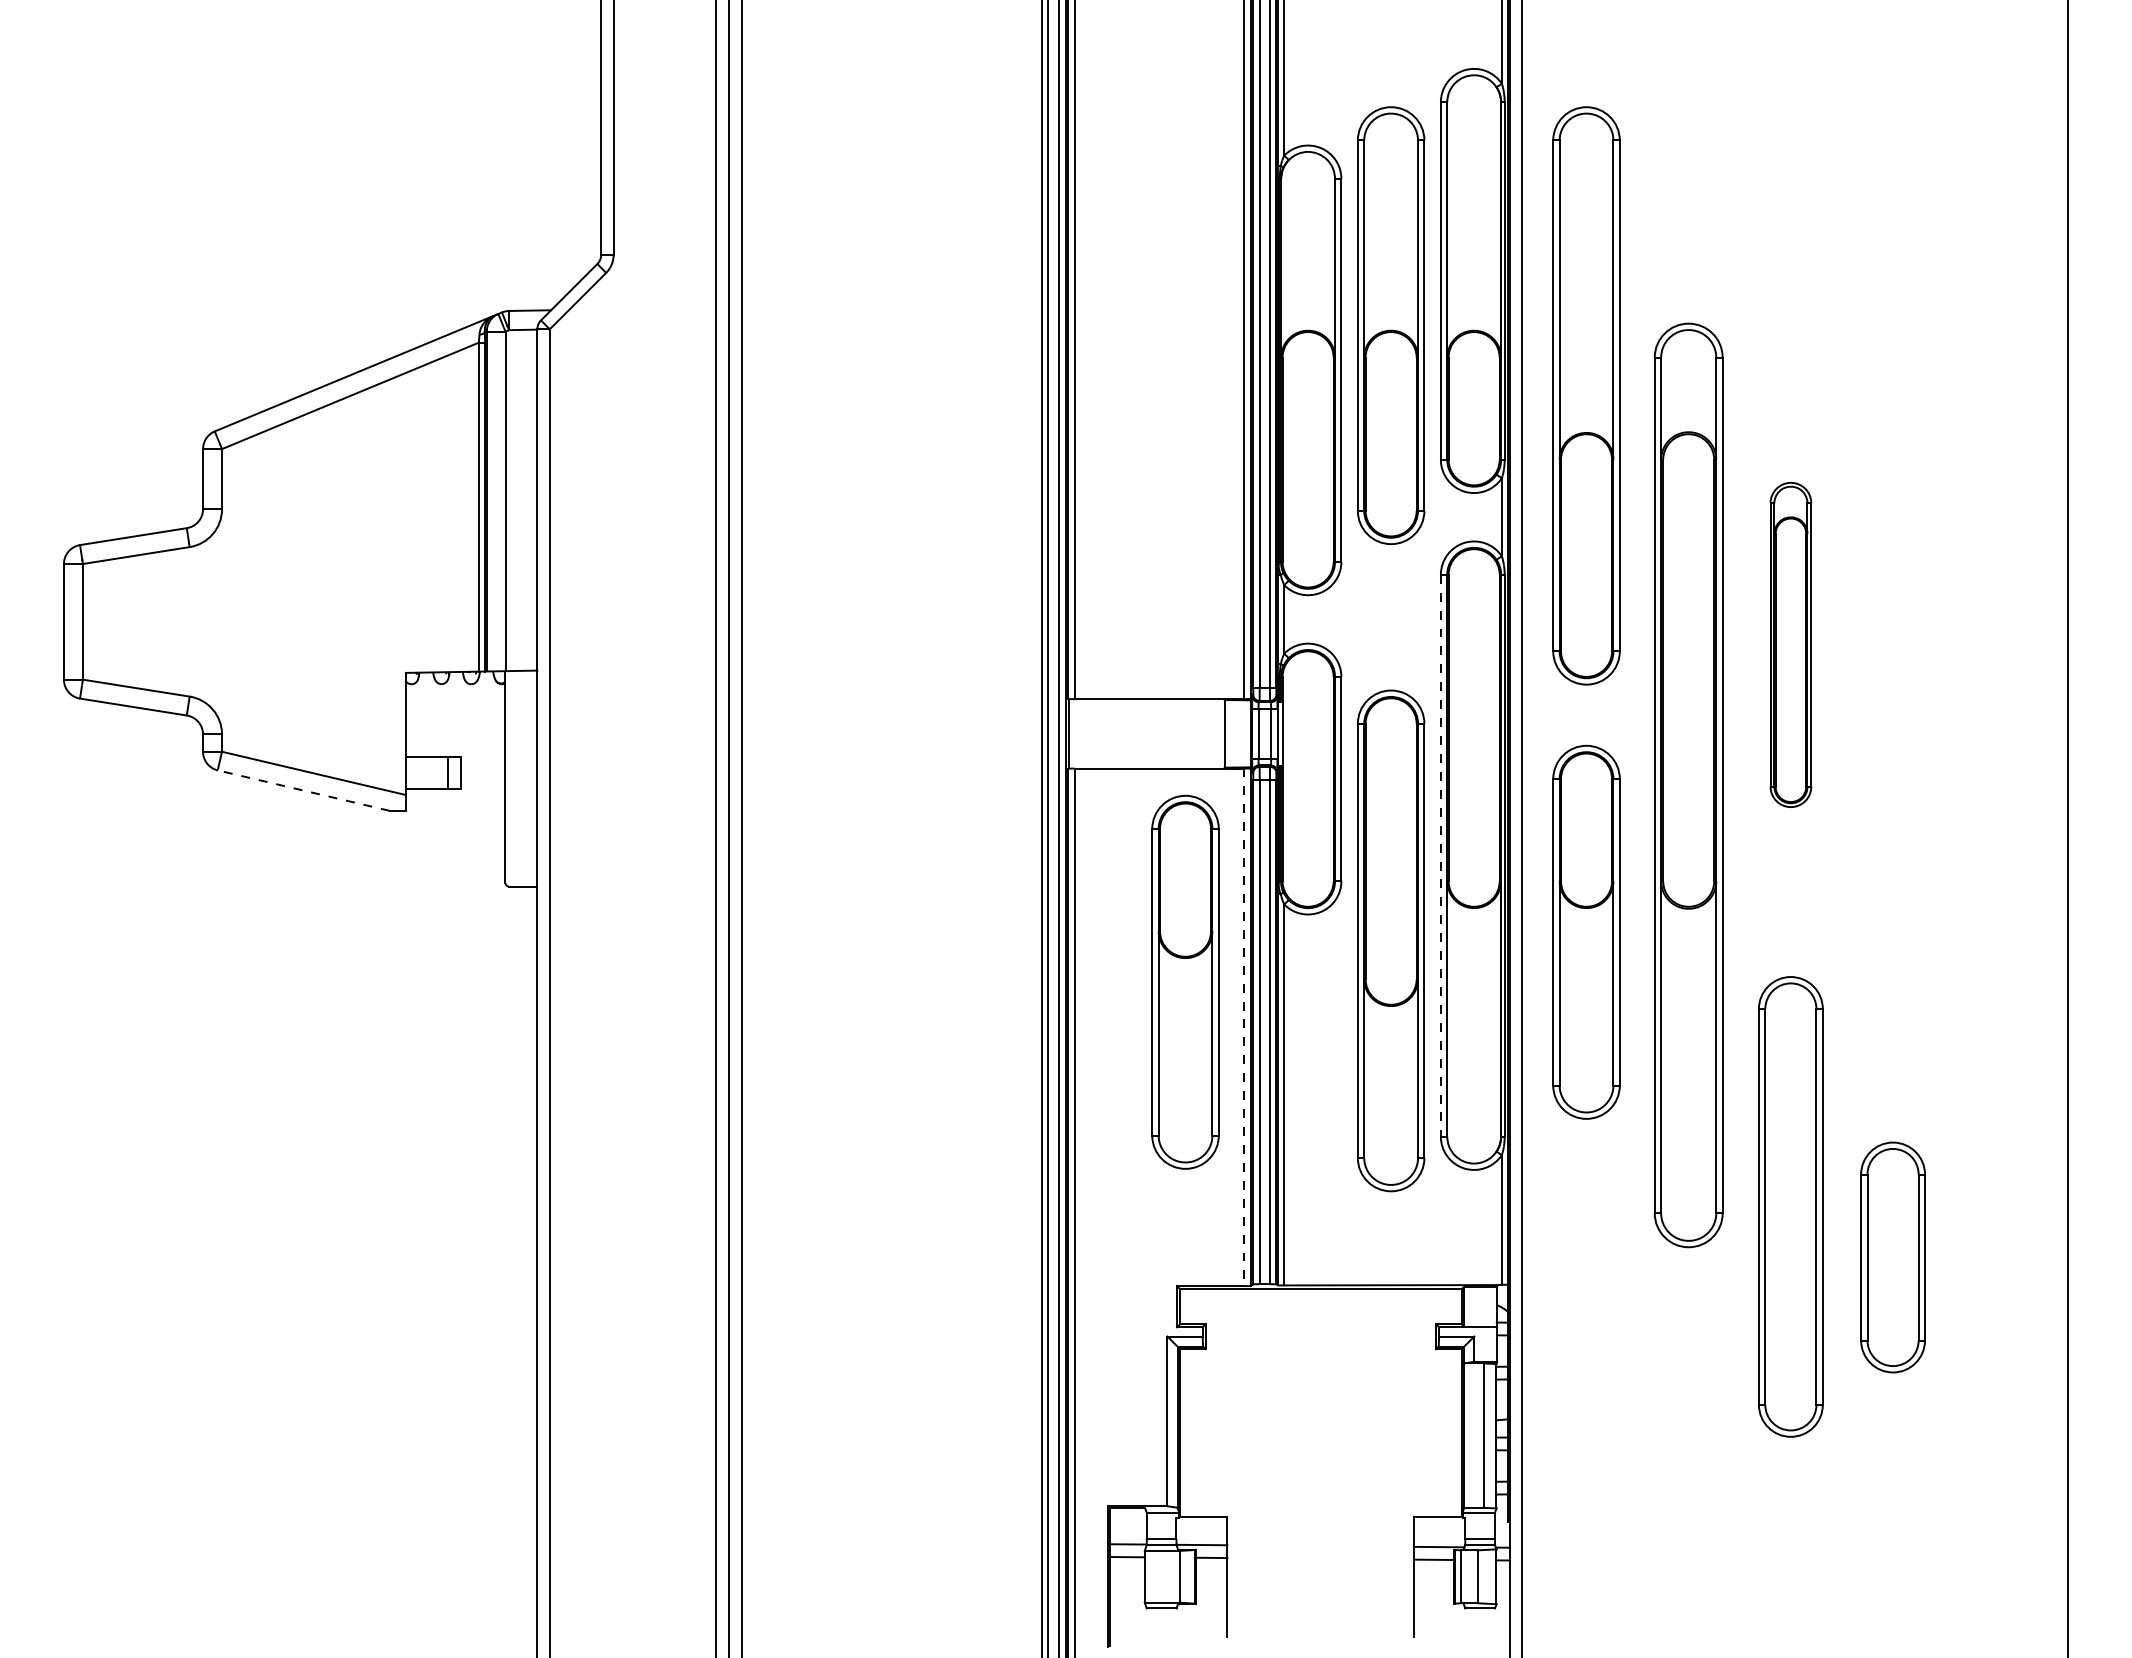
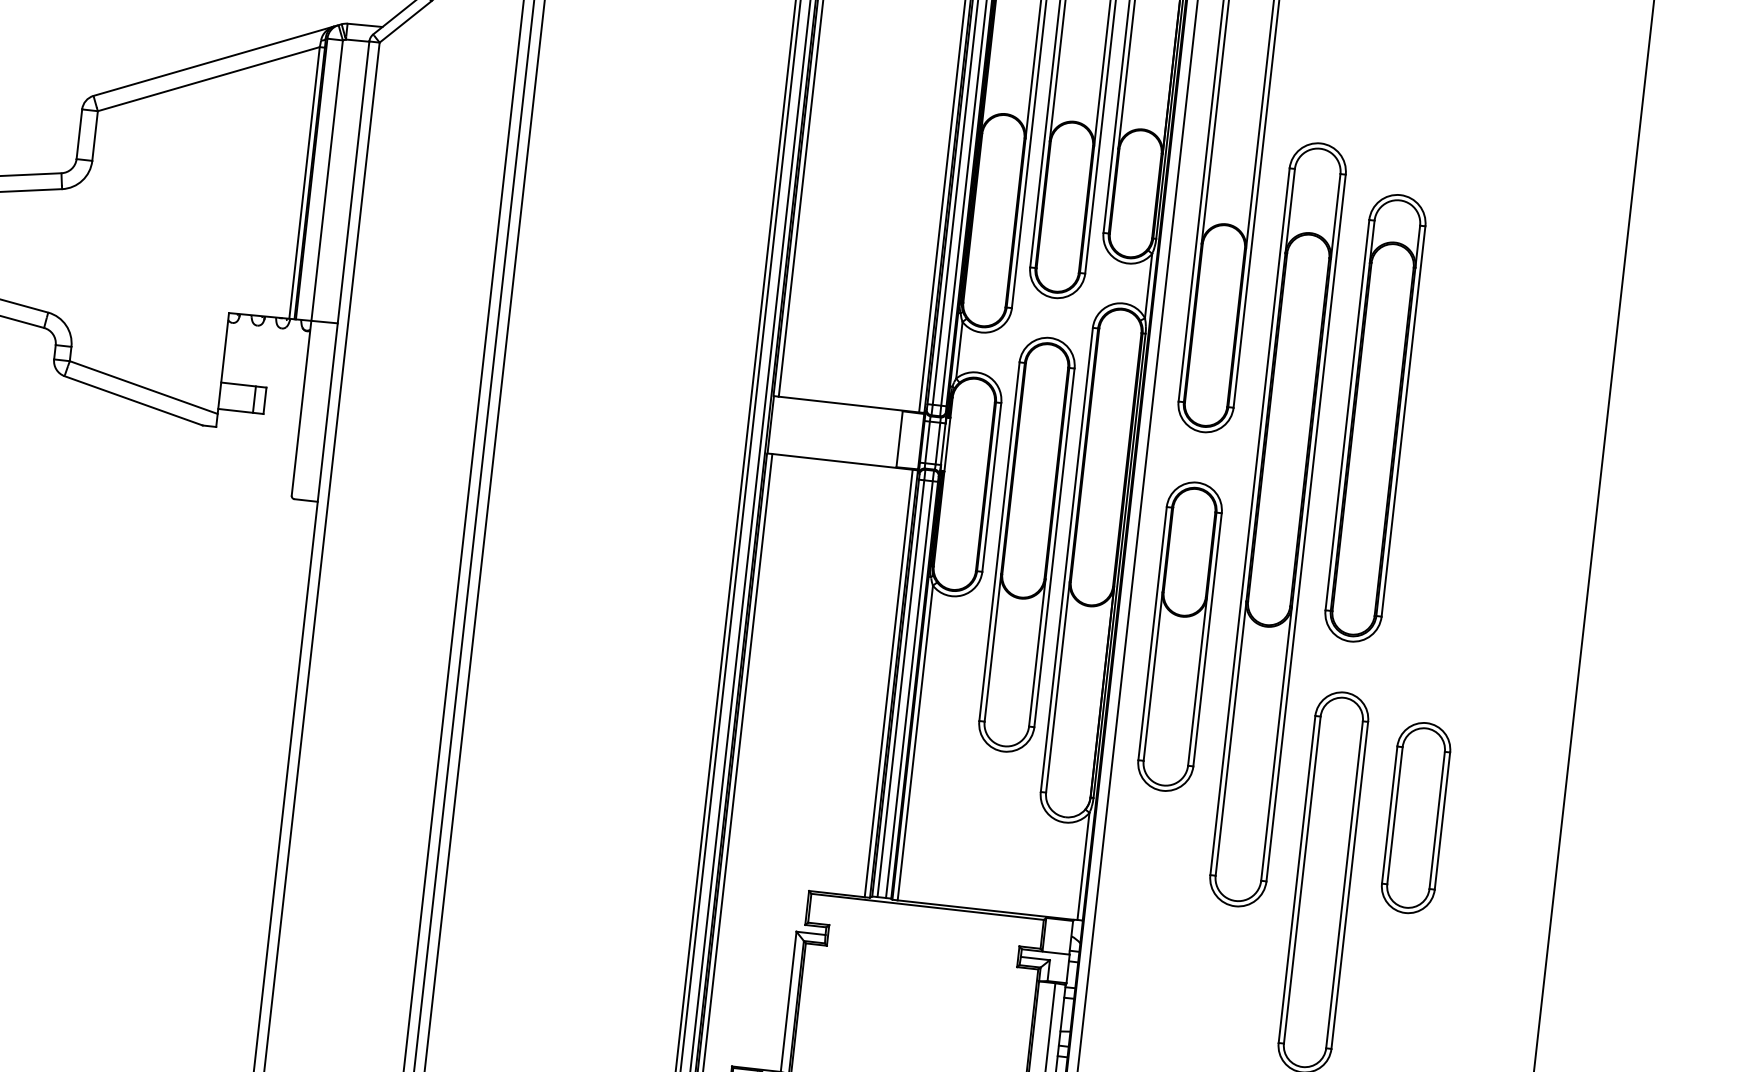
part: (1790, 644) -> (1375, 417), size x1.67
line: (303, 790) -> (133, 400), dashed -> solid
line: (1440, 855) -> (1066, 559), dashed -> solid
part: (1391, 940) -> (1027, 544), moved
part: (1185, 981) -> (844, 640), removed
line: (1244, 1027) -> (888, 683), dashed -> solid
part: (1892, 1257) -> (1415, 817), moved

